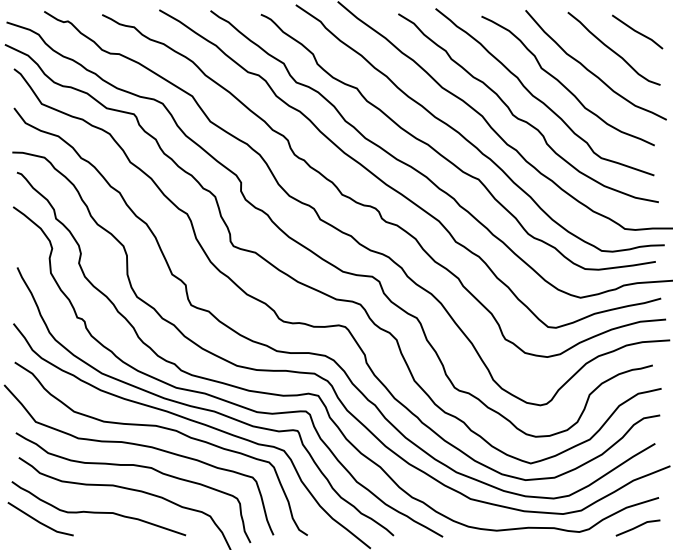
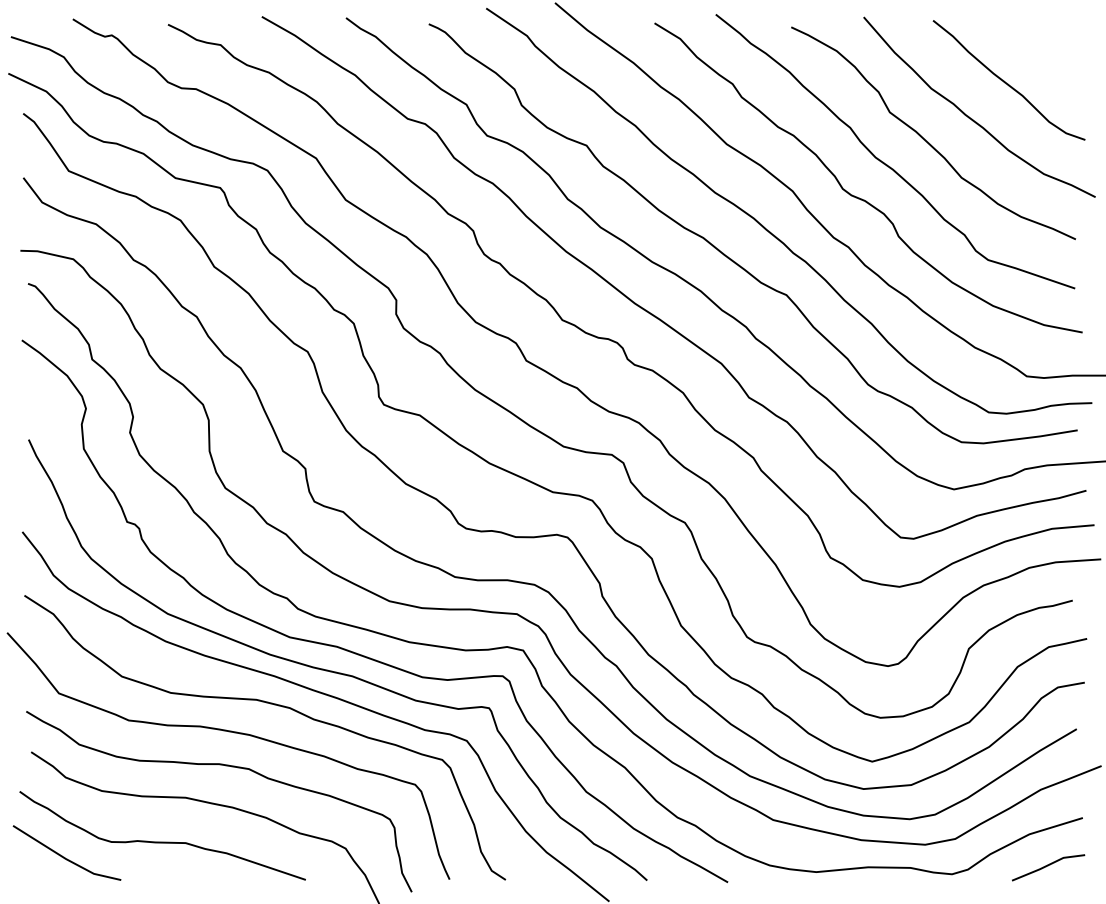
line: (637, 31) -> (1047, 51), removed

